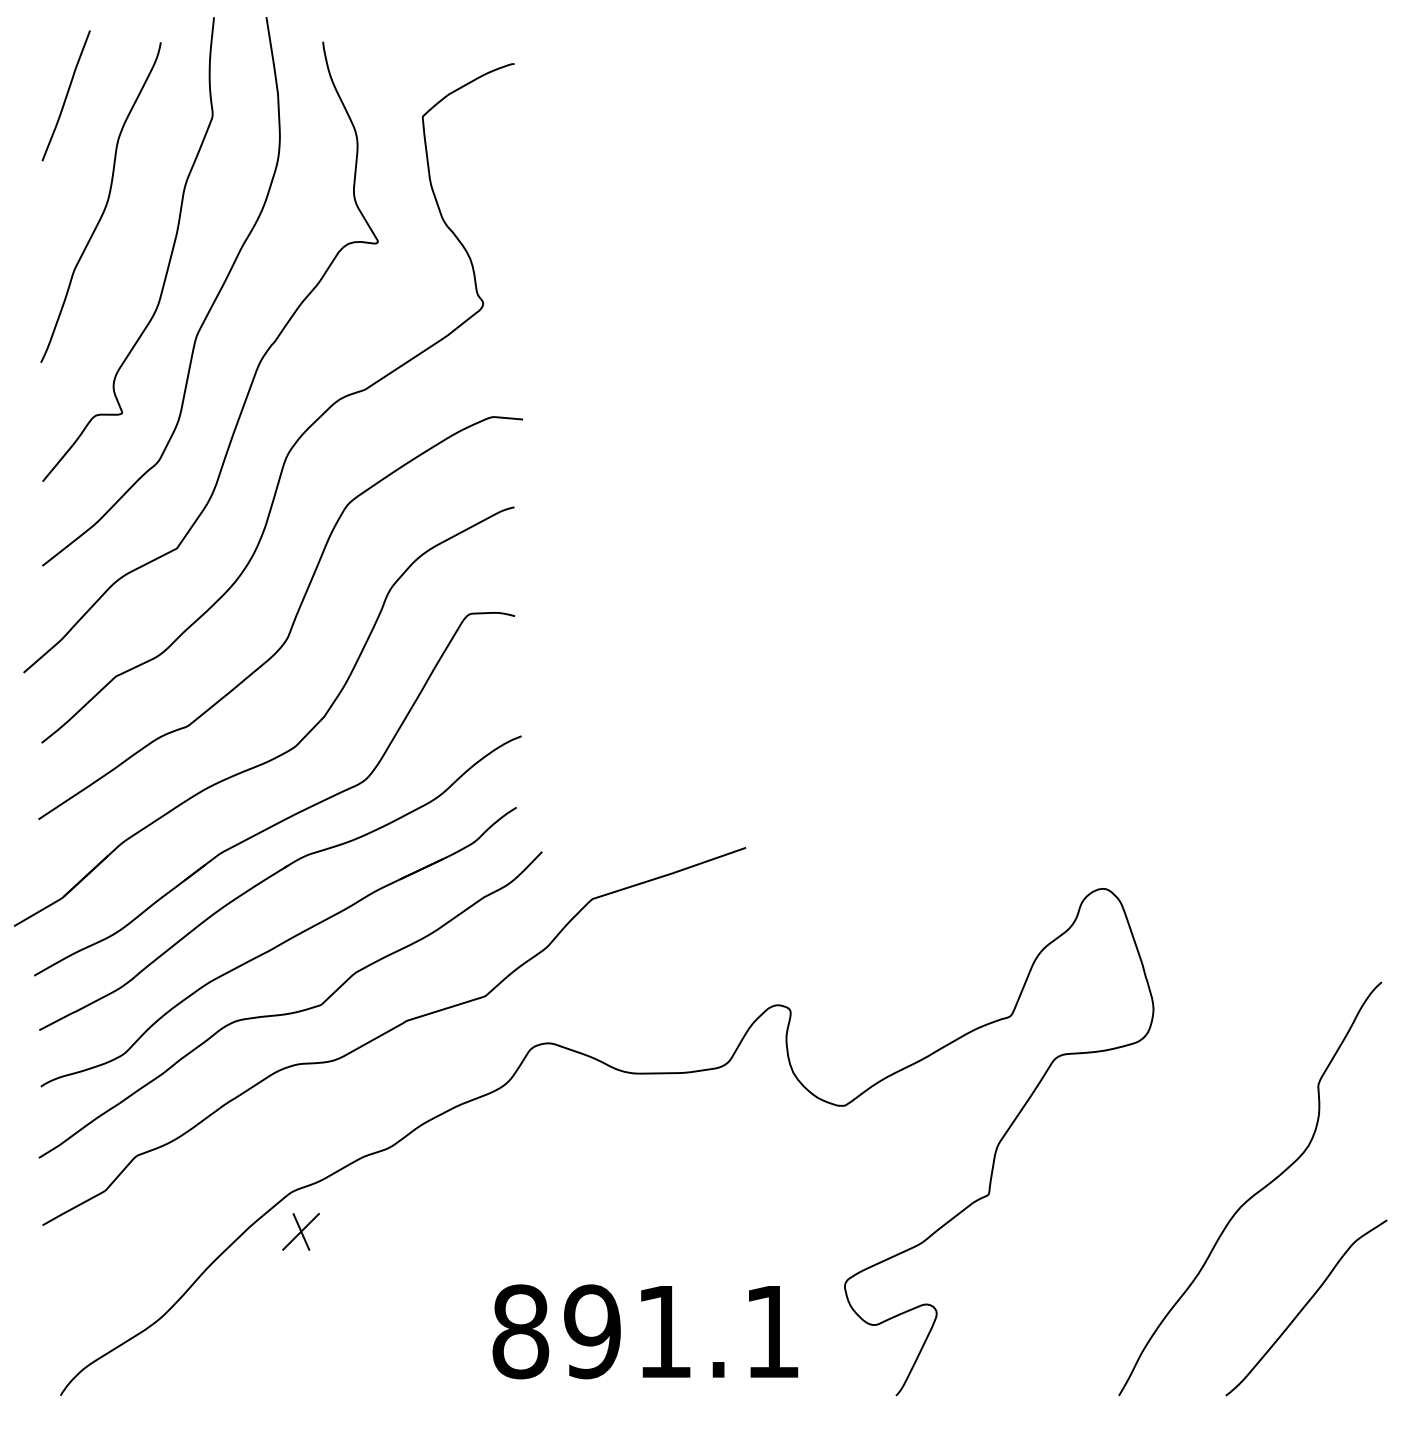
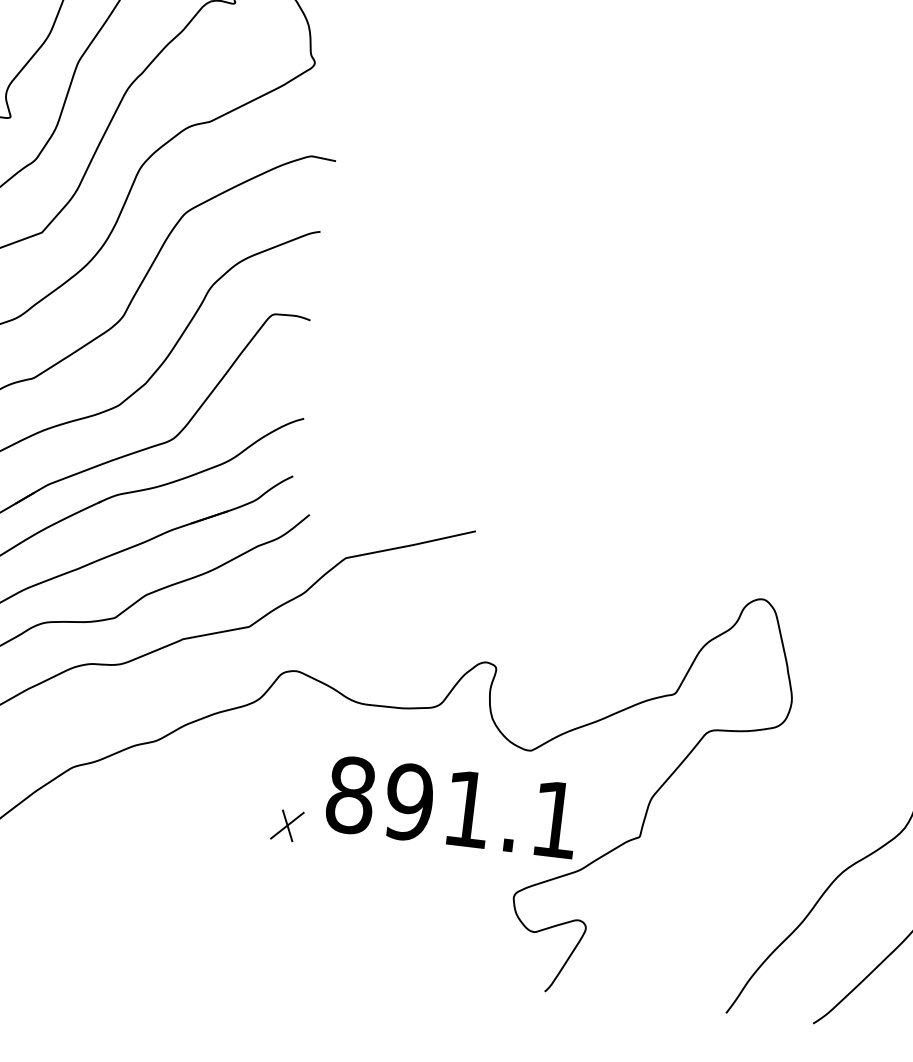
part: (300, 1231) -> (286, 825), moved
text: (645, 1331) -> (452, 807), moved

